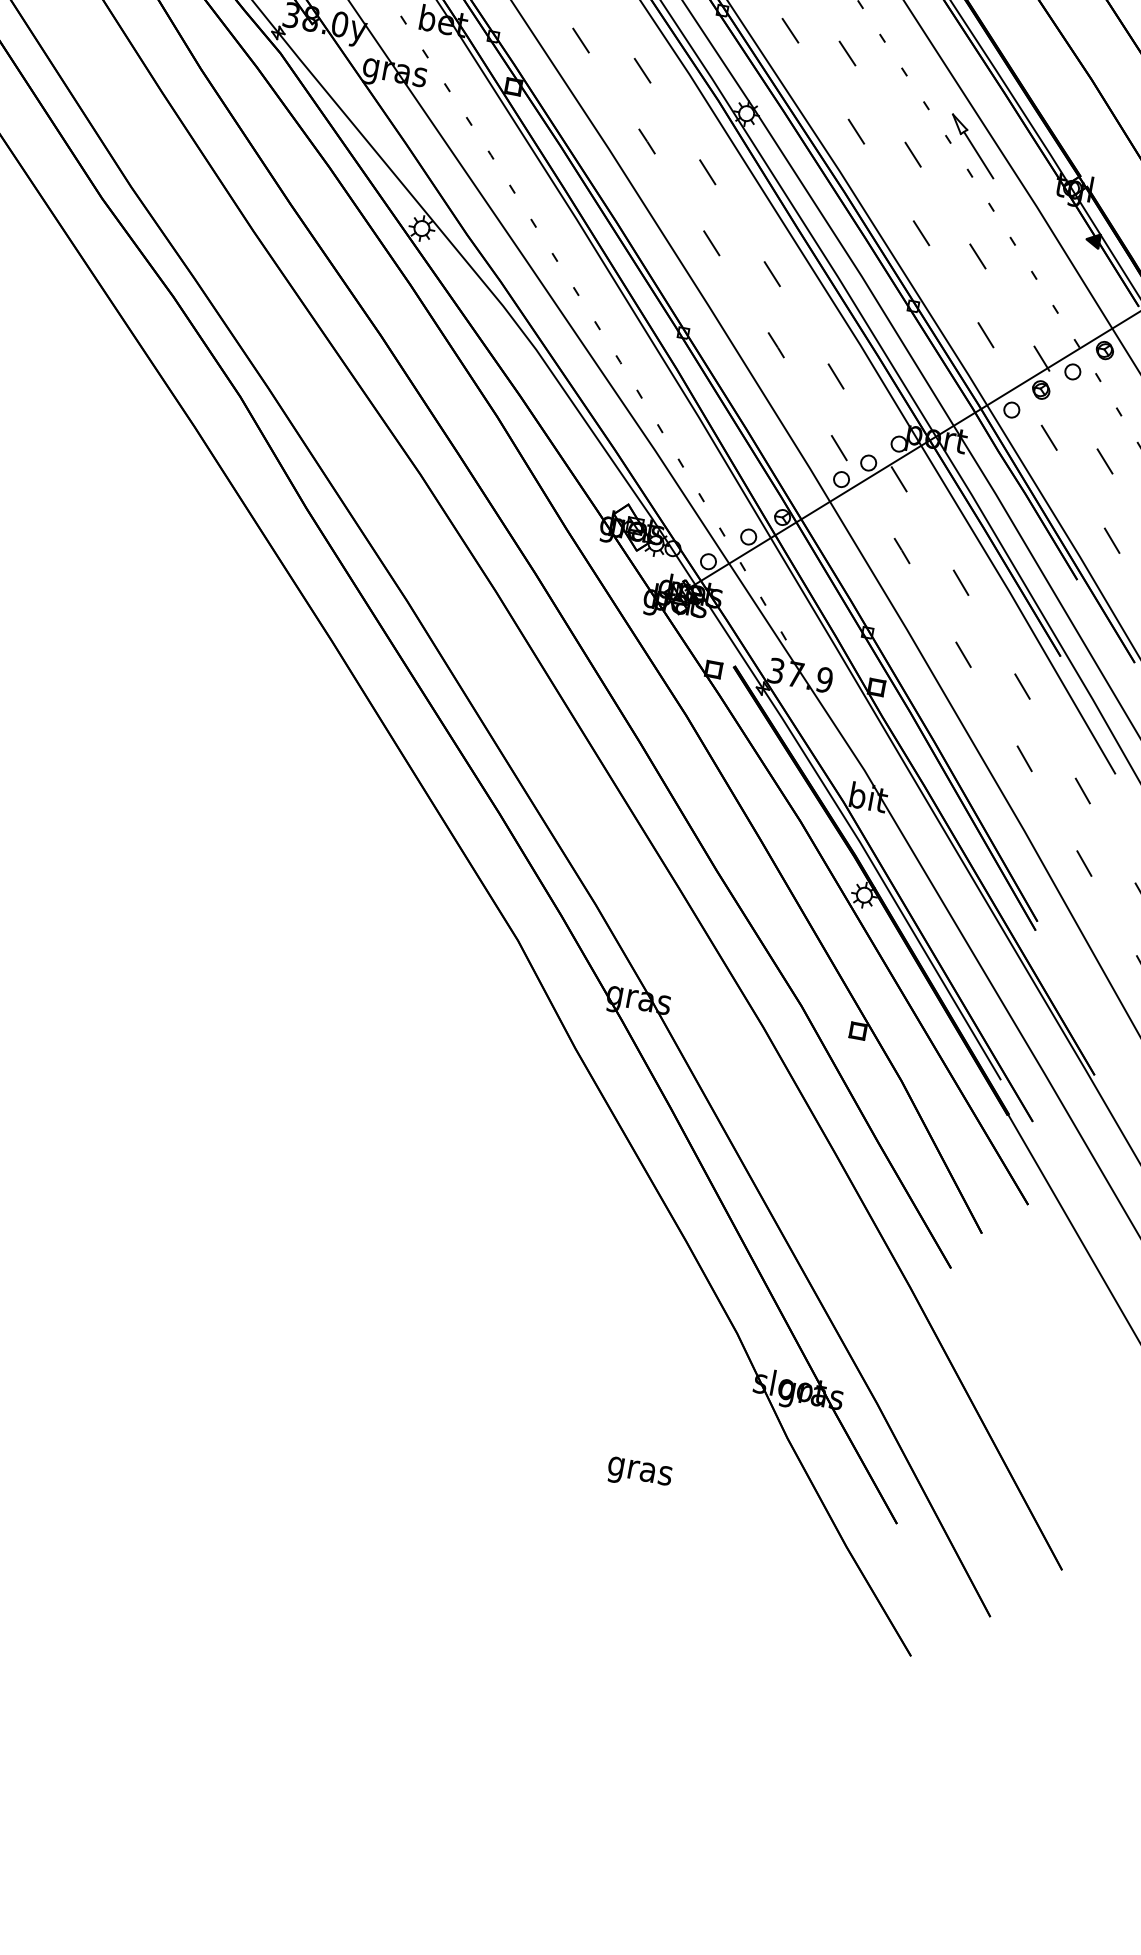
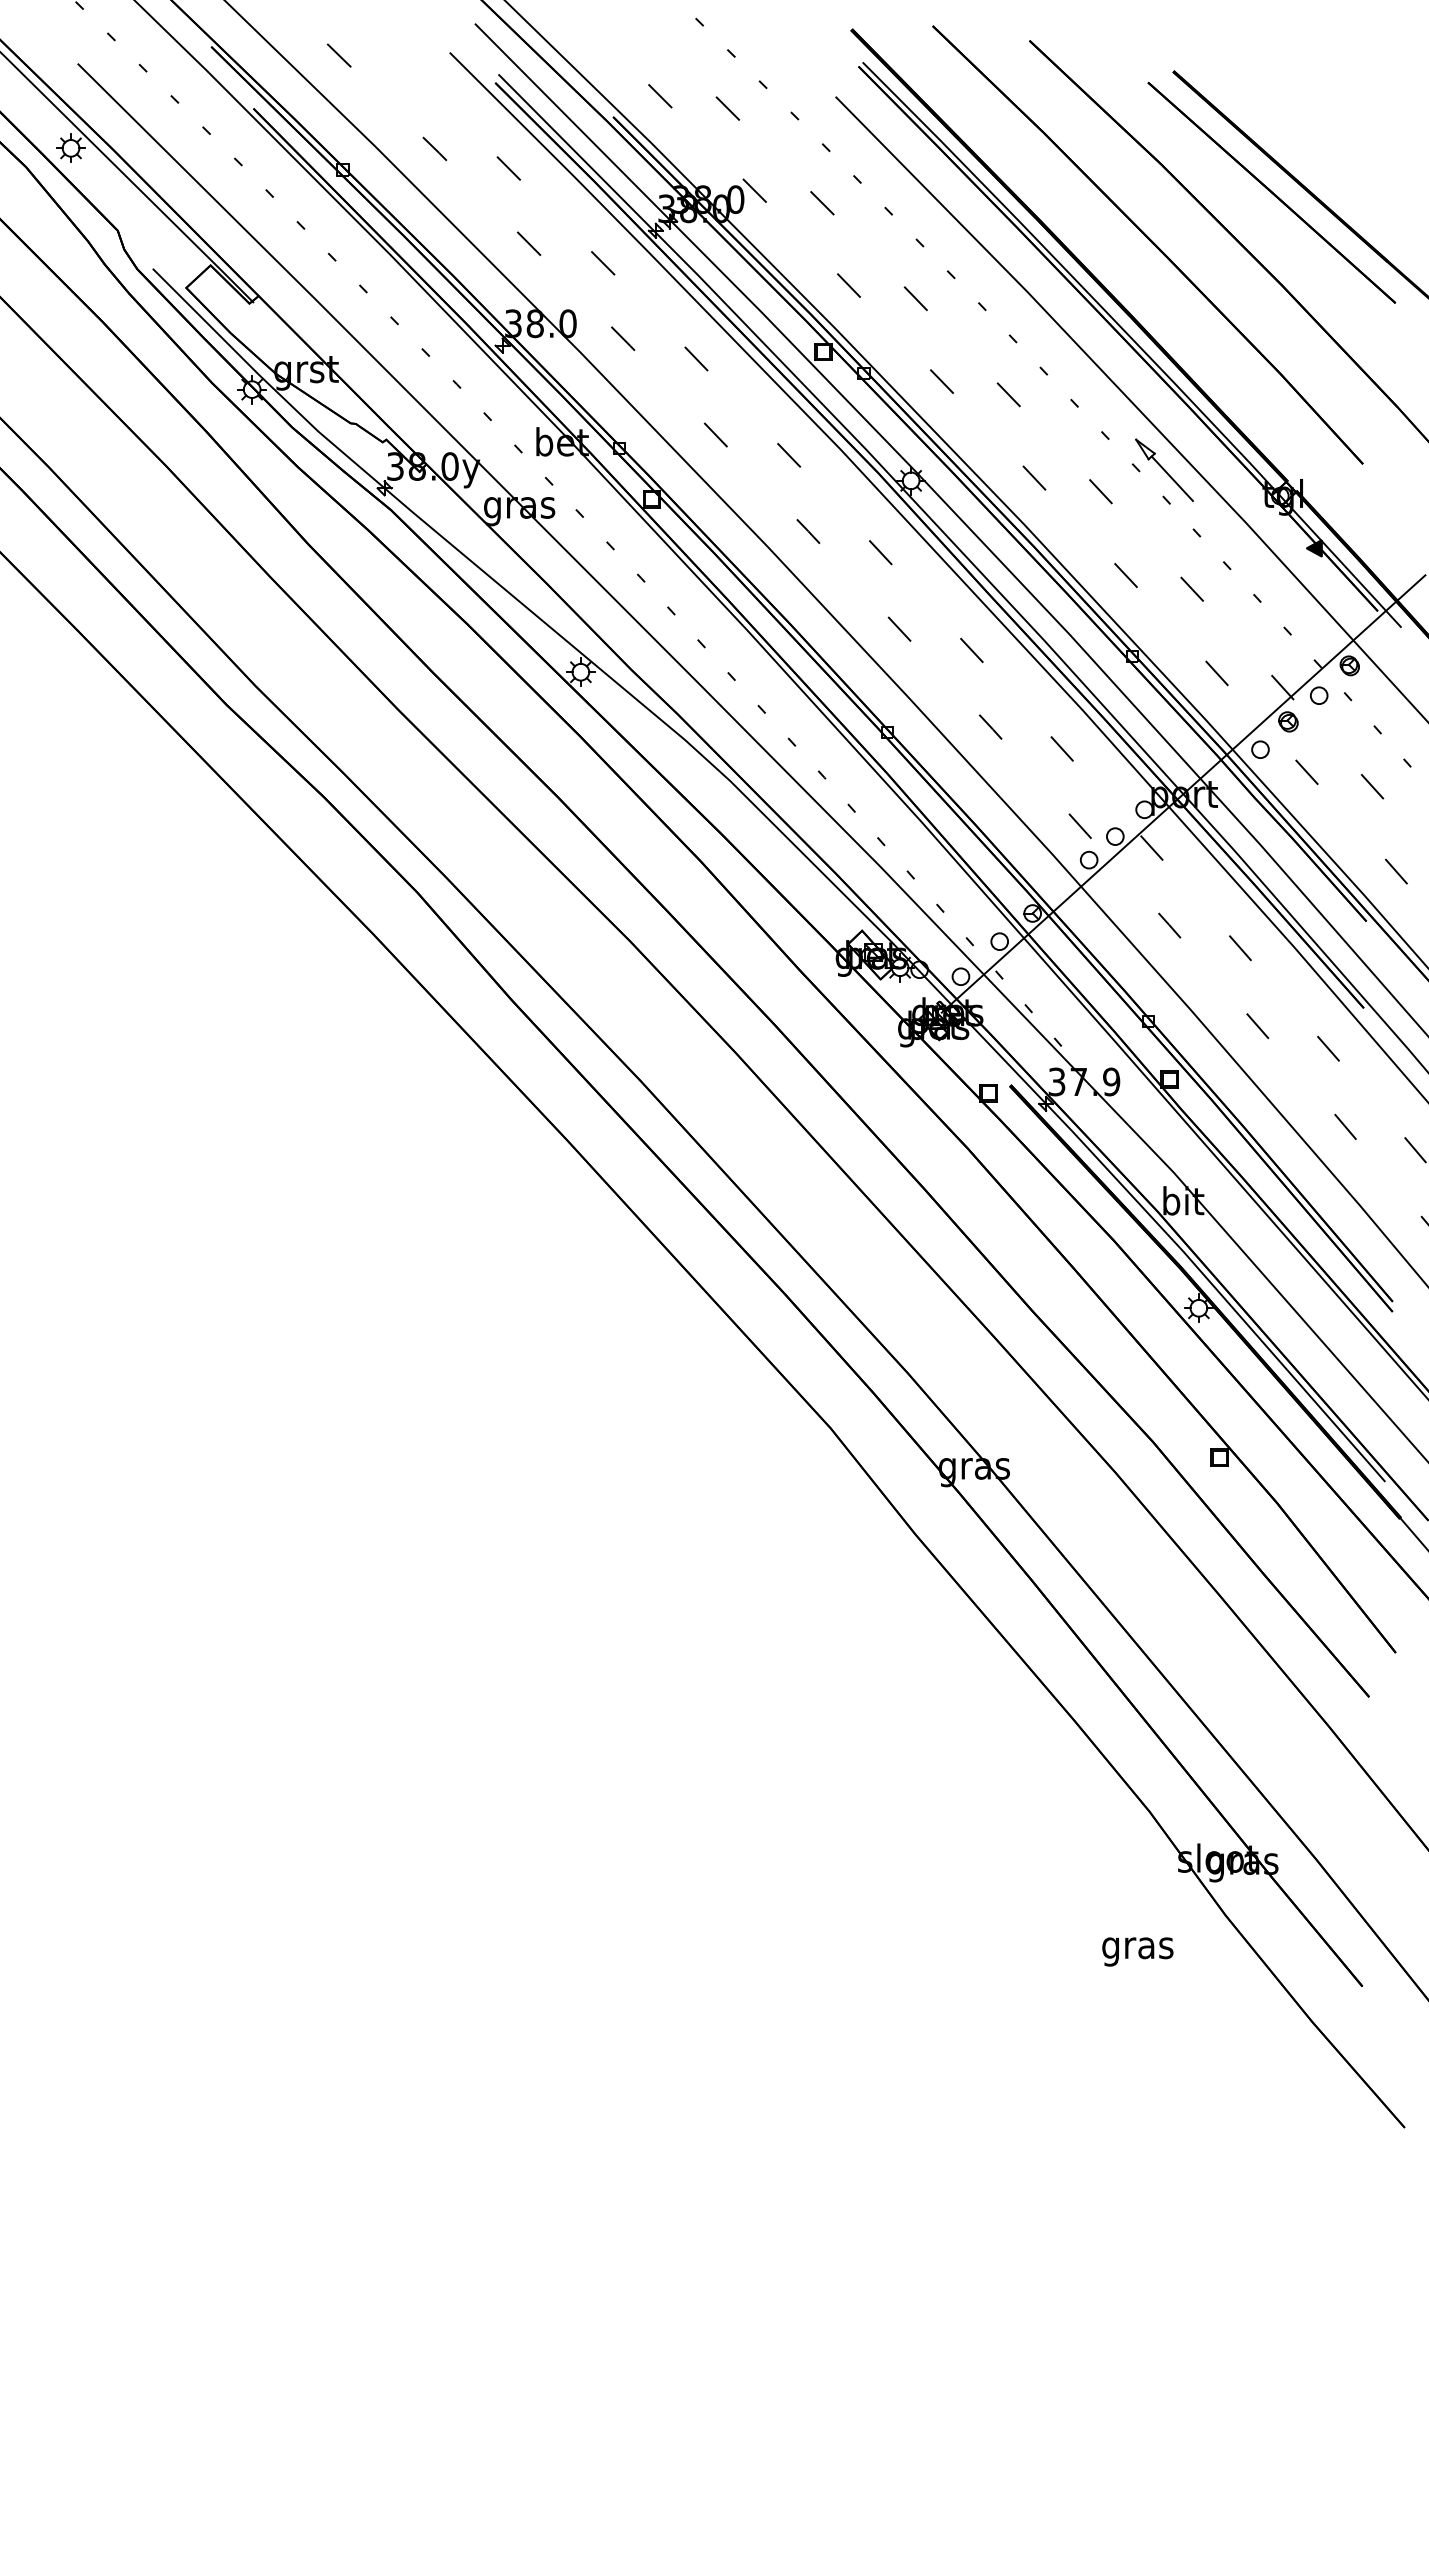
text: (639, 1473) -> (1137, 1951), moved

